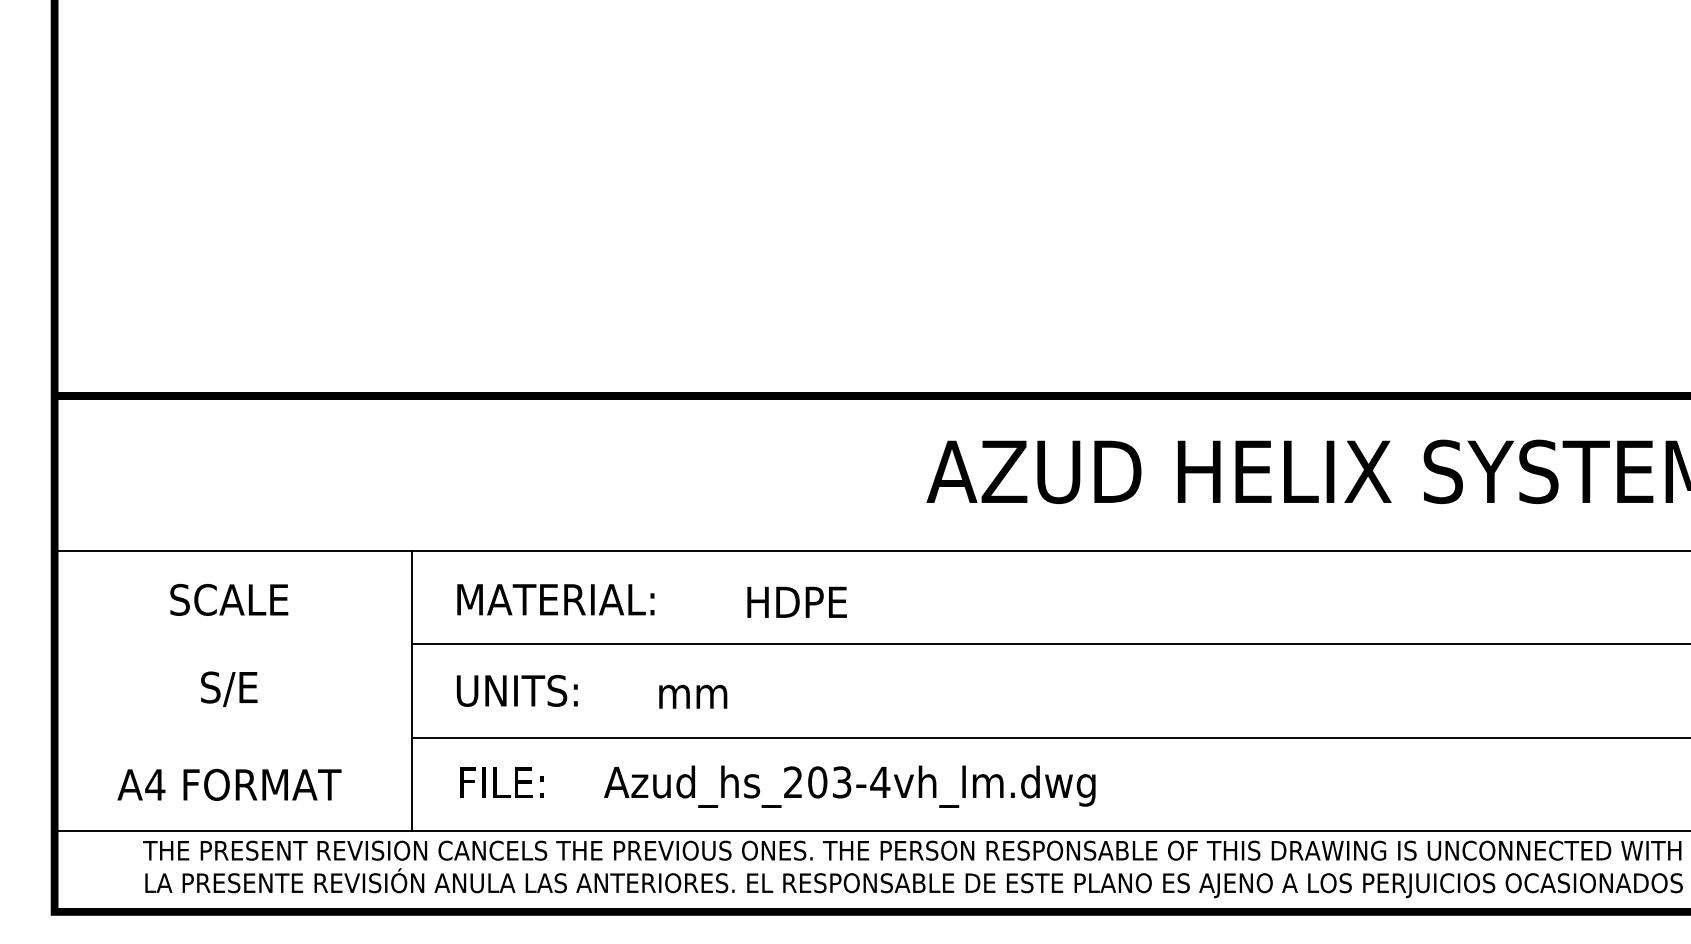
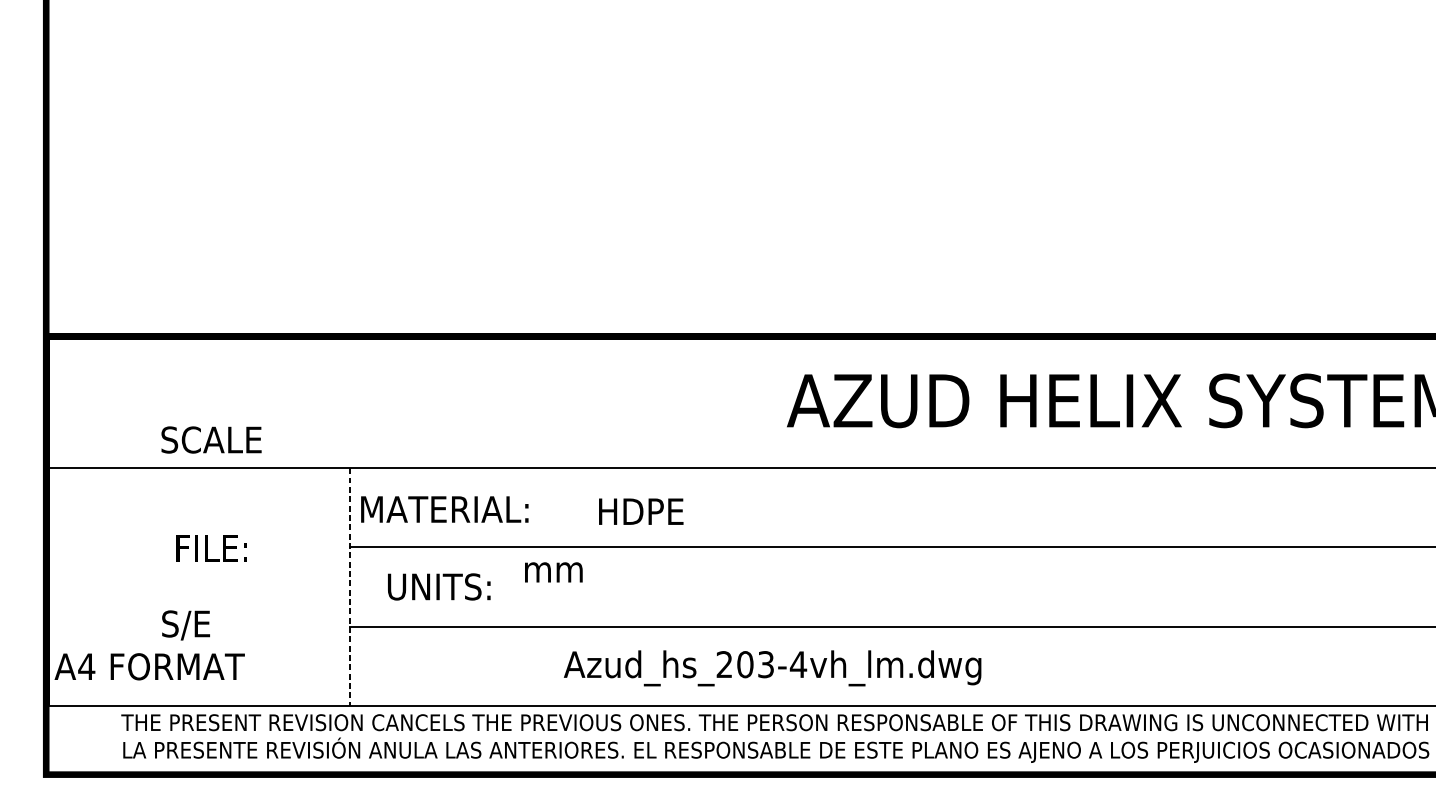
text: (229, 599) -> (211, 439), moved
text: (555, 599) -> (444, 509), moved
text: (796, 601) -> (640, 510), moved
text: (229, 688) -> (186, 624), moved
line: (411, 690) -> (349, 586), solid -> dashed
text: (693, 696) -> (554, 572), moved
text: (501, 782) -> (211, 548), moved
text: (229, 784) -> (149, 666), moved
text: (849, 786) -> (772, 668), moved

